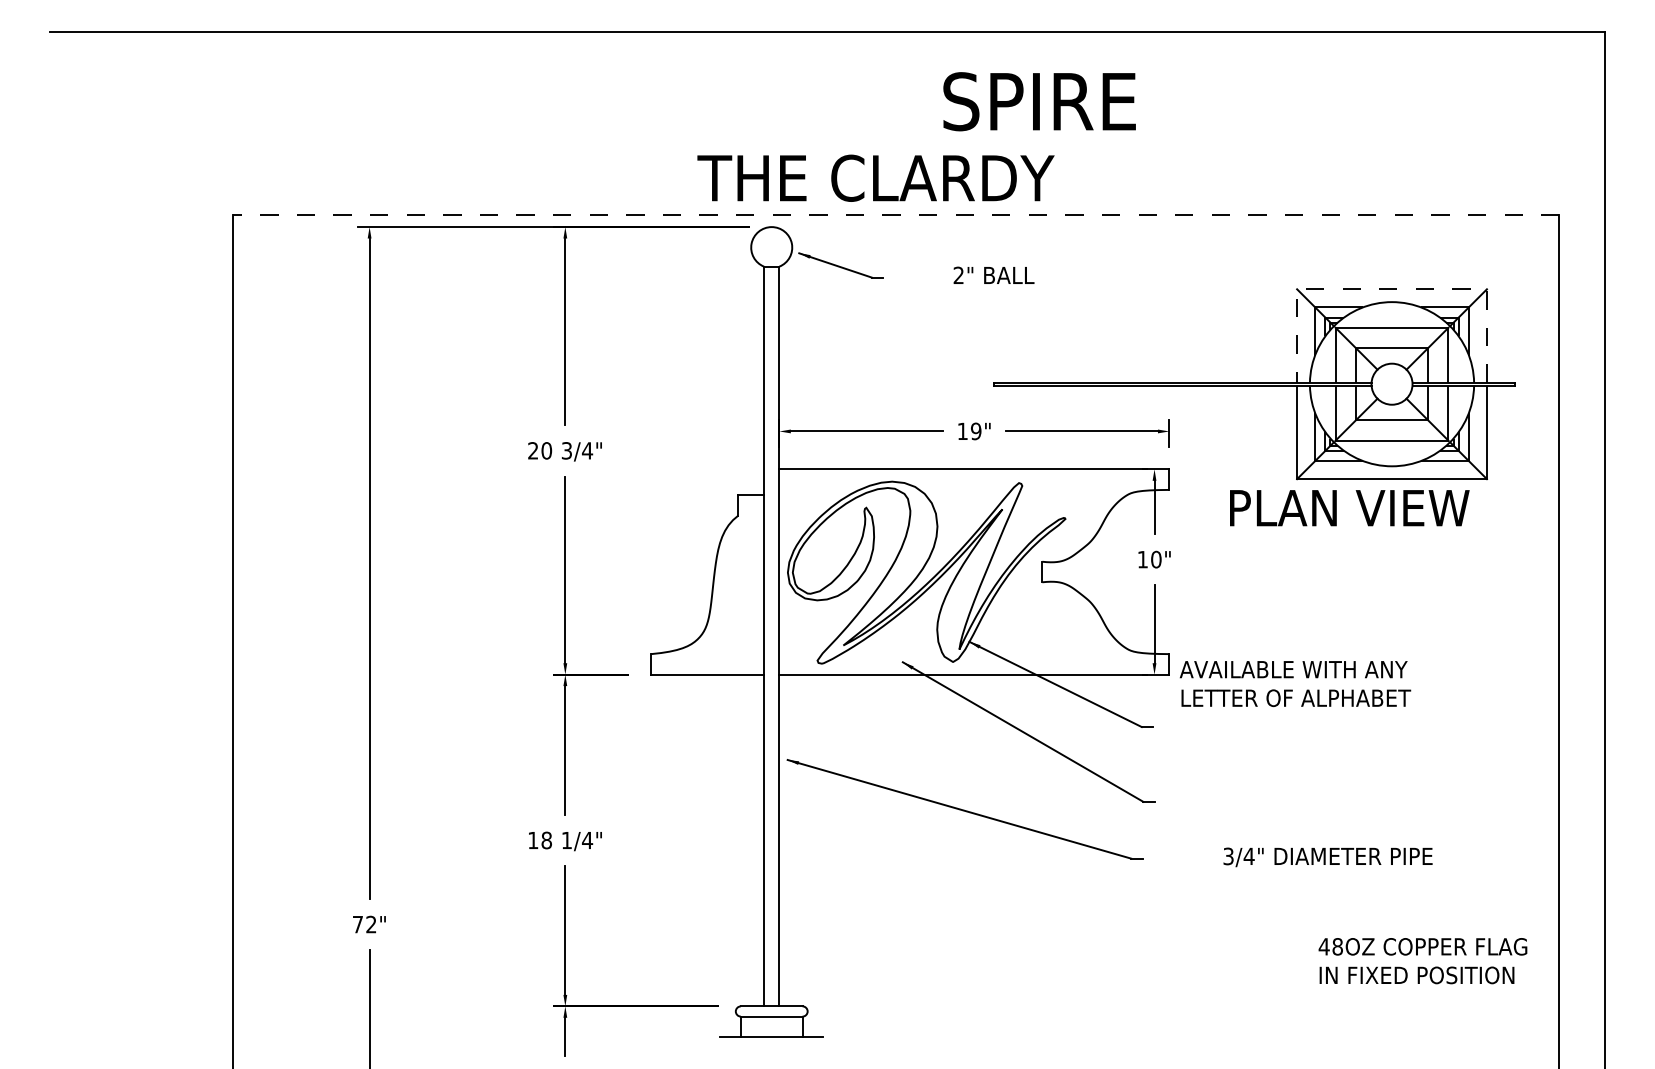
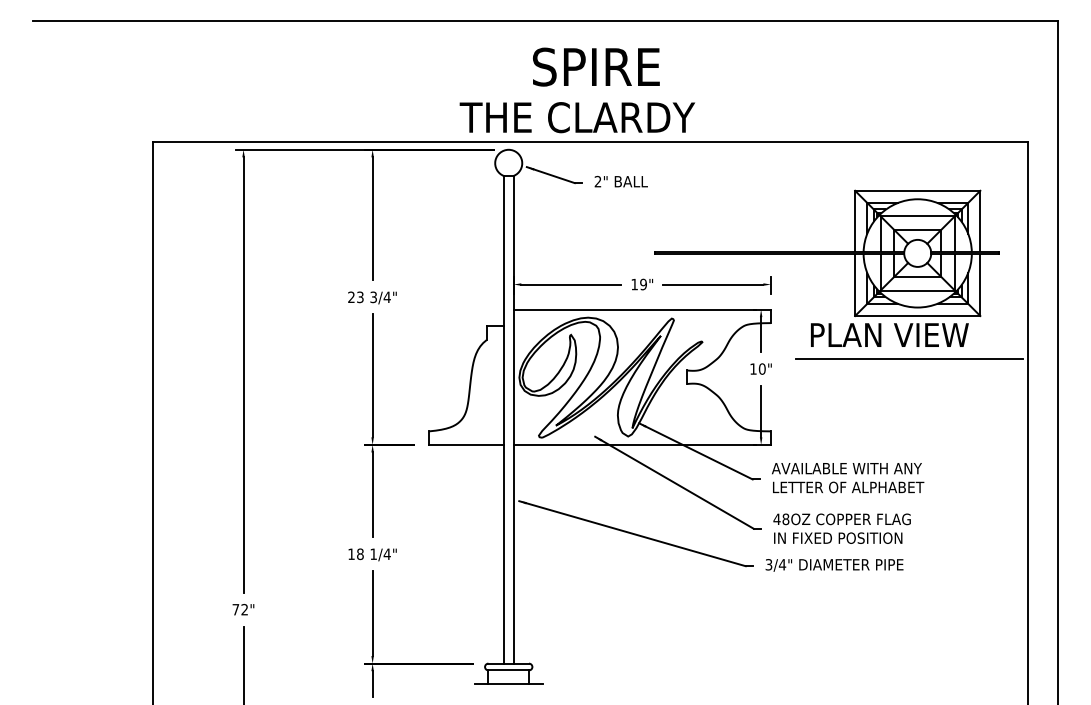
text: (1039, 100) -> (596, 66), moved
line: (895, 214) -> (590, 141), dashed -> solid
text: (992, 275) -> (620, 181), moved
line: (1391, 288) -> (917, 190), dashed -> solid
text: (546, 451) -> (360, 297), 20 -> 23
line: (1379, 543) -> (909, 358), added
text: (1296, 684) -> (848, 478), moved
text: (1327, 857) -> (834, 565), moved
text: (1422, 960) -> (841, 528), moved

